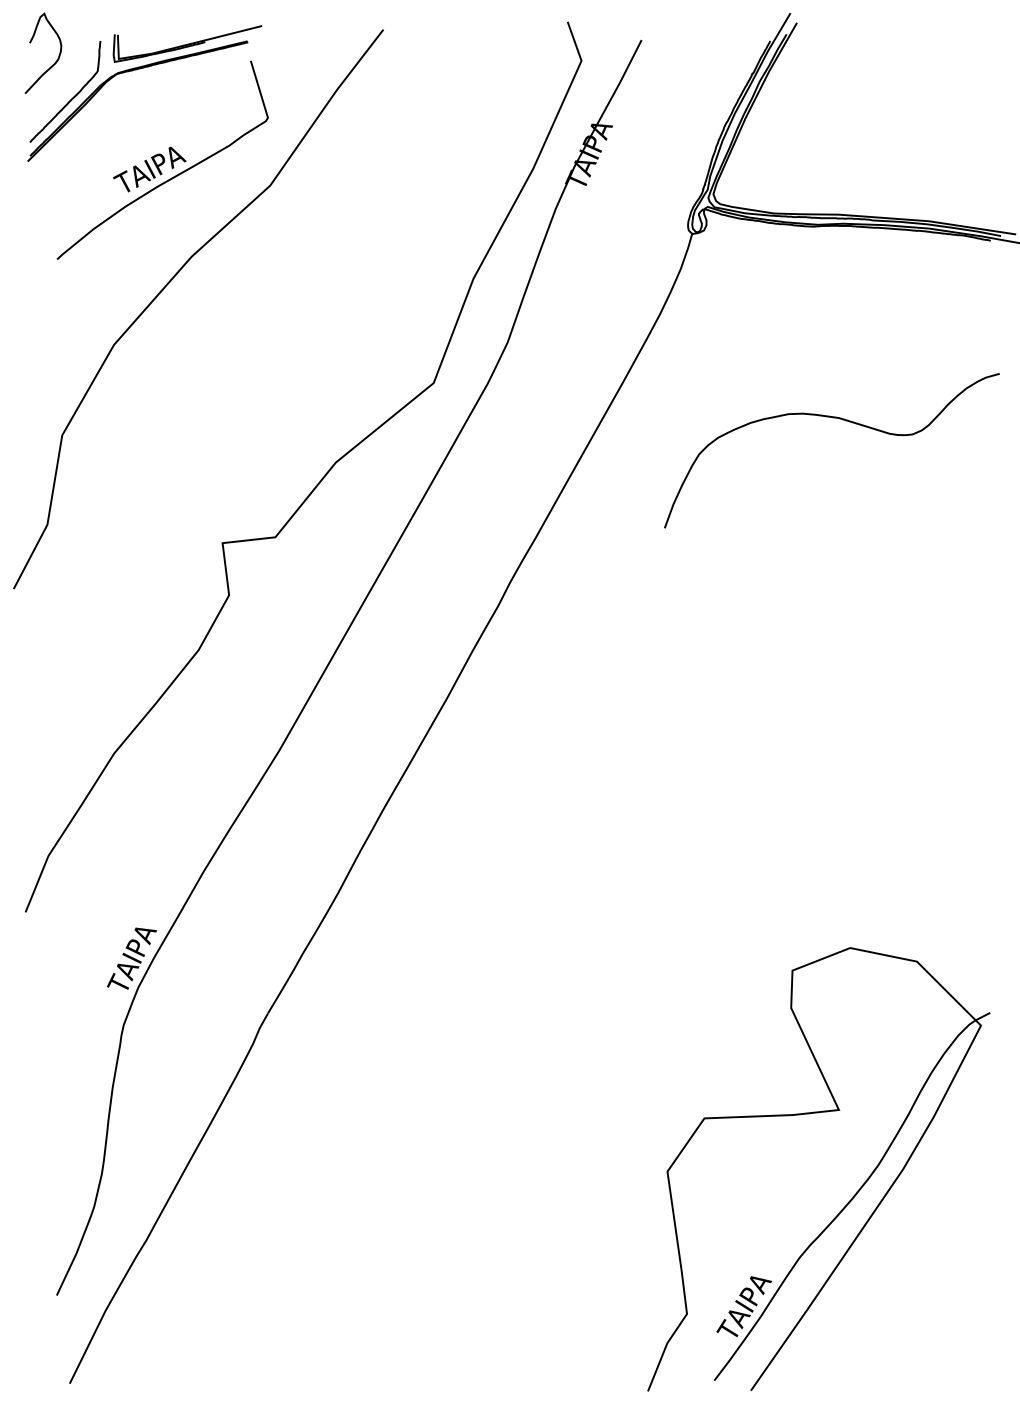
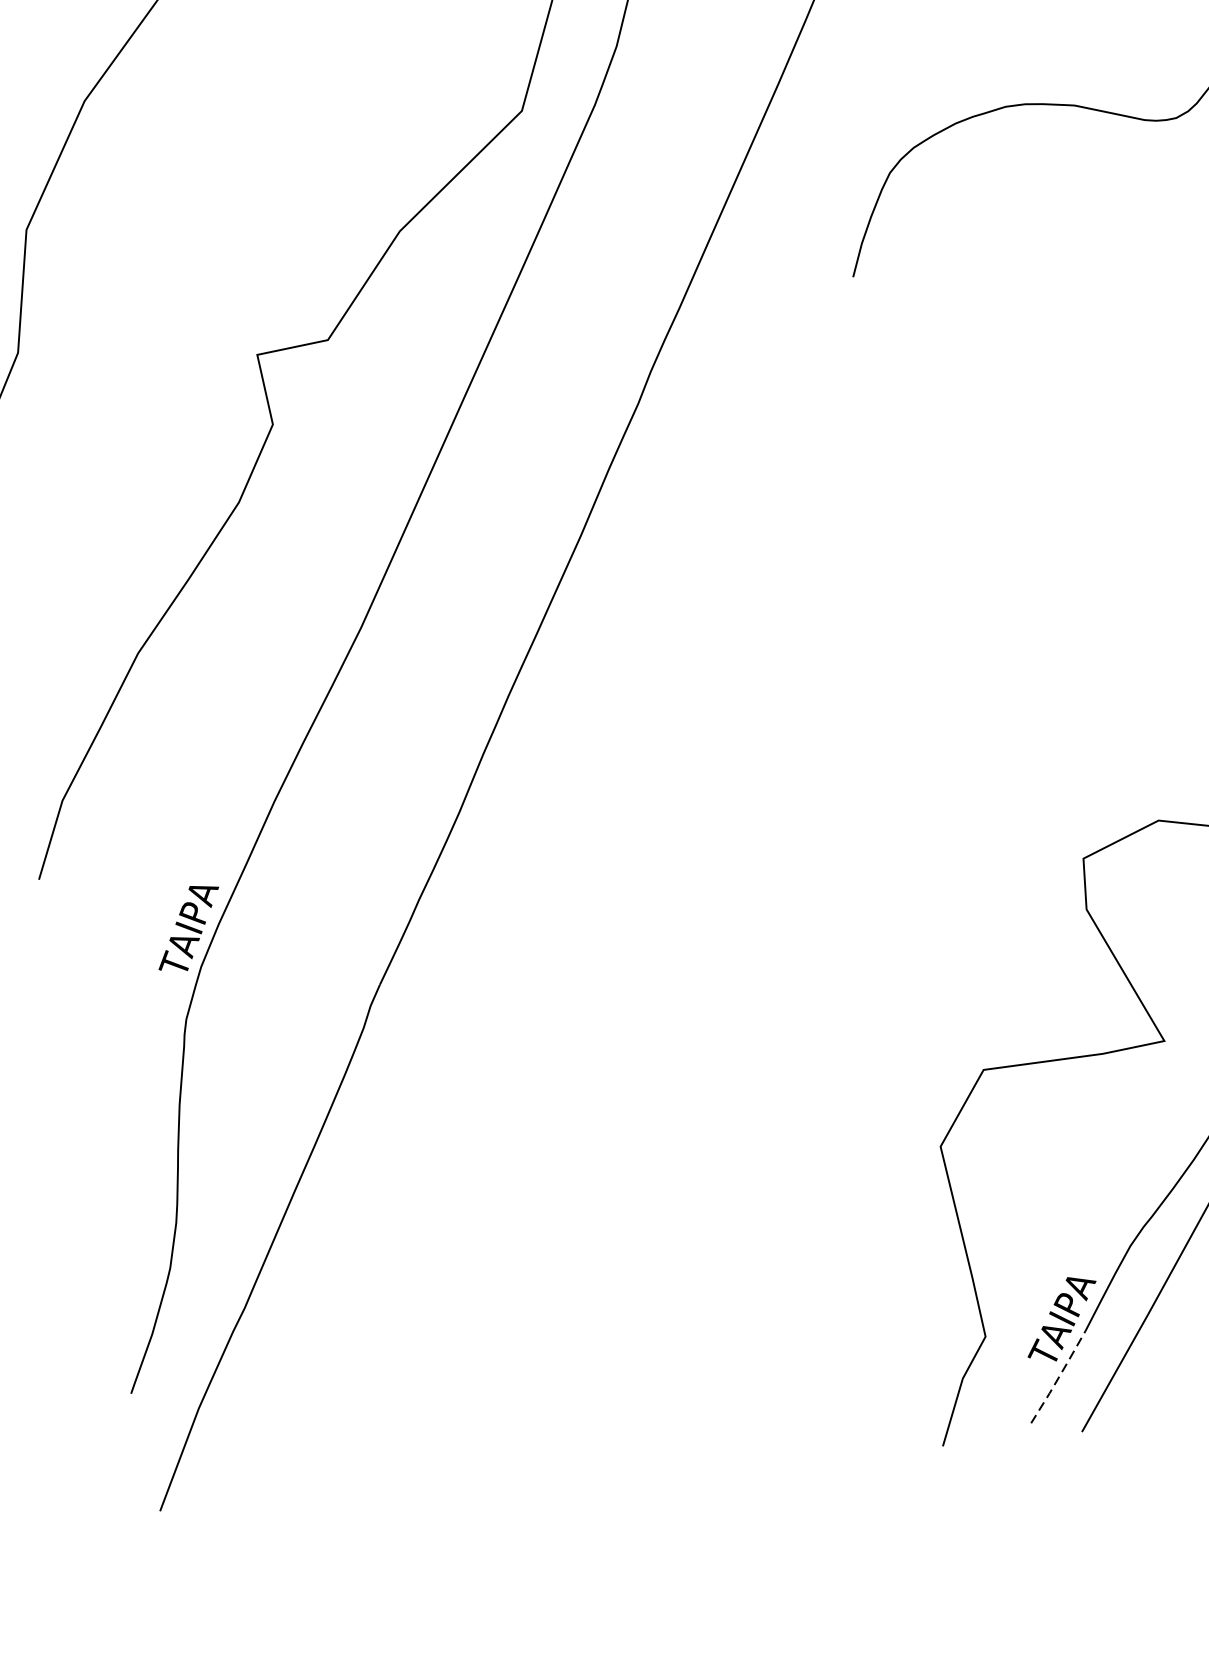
line: (737, 1349) -> (1058, 1378), solid -> dashed

